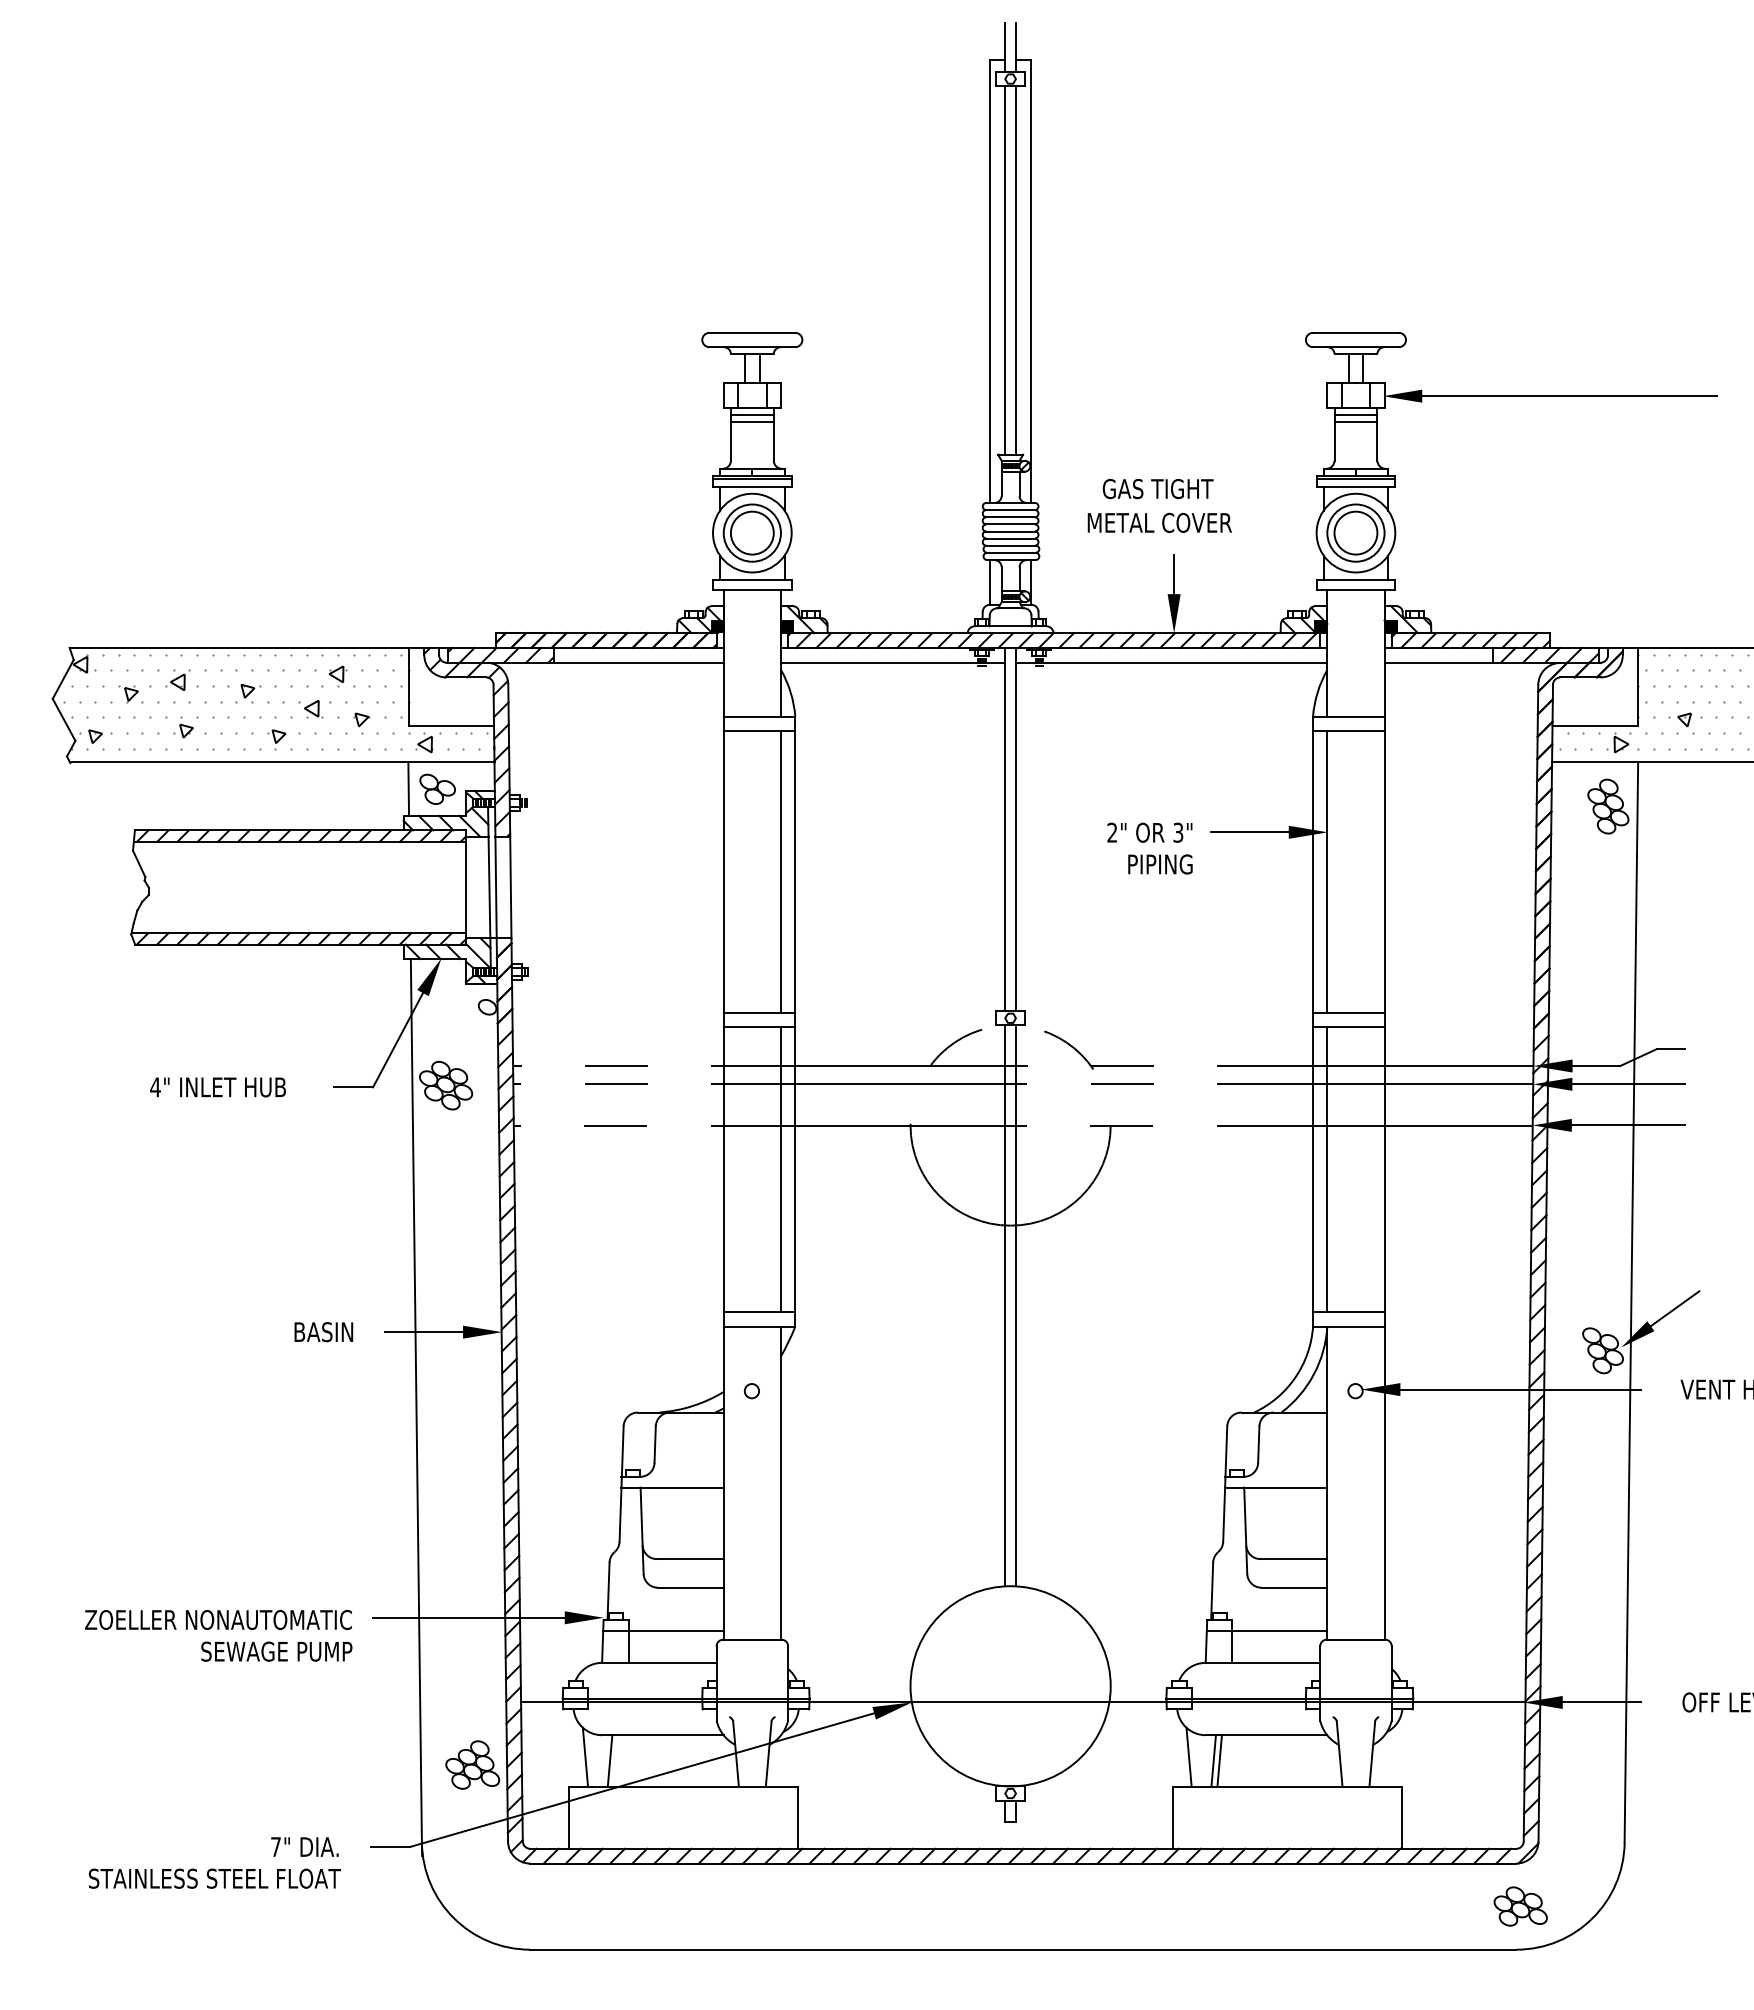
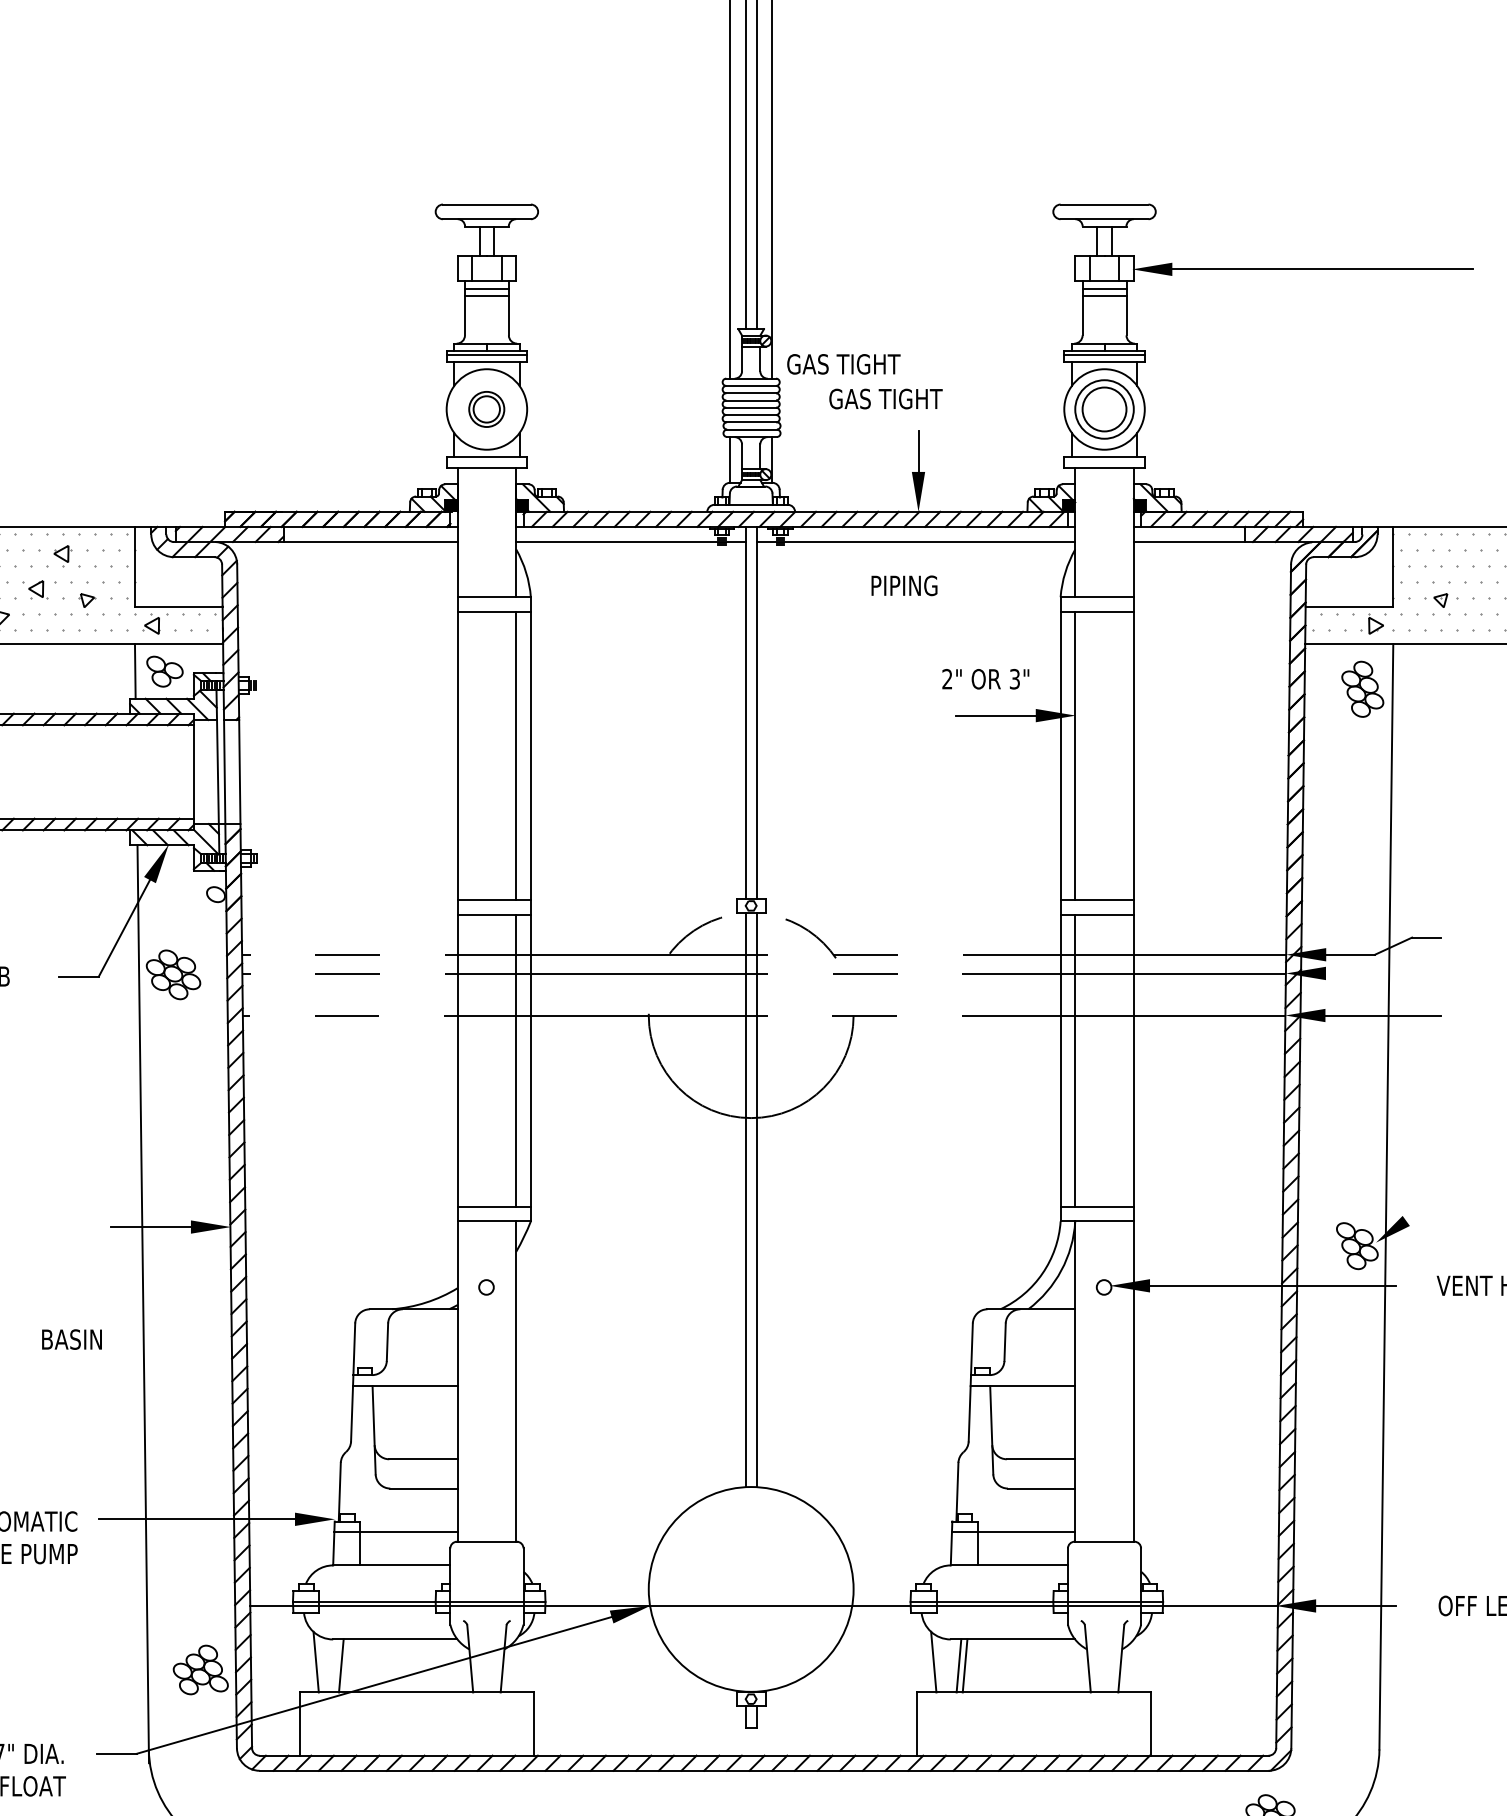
text: (1157, 489) -> (843, 364), moved
text: (1159, 522) -> (903, 398), METAL COVER -> GAS TIGHT
part: (751, 532) -> (486, 408), size x0.6
text: (1149, 832) -> (985, 678), moved
text: (1160, 864) -> (904, 585), moved
line: (1628, 1084) -> (1383, 973), removed
line: (1674, 1308) -> (1430, 1202), removed
text: (323, 1332) -> (71, 1339), moved

